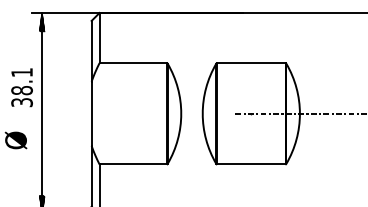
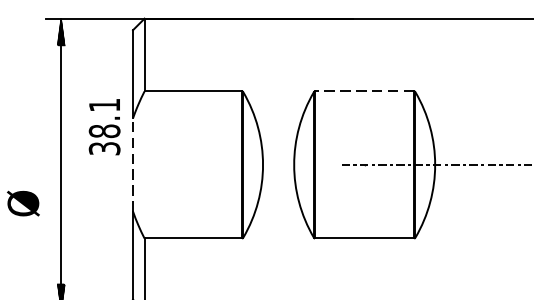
line: (250, 63) -> (363, 91), solid -> dashed
text: (21, 87) -> (103, 126), moved
line: (91, 113) -> (132, 164), solid -> dashed

